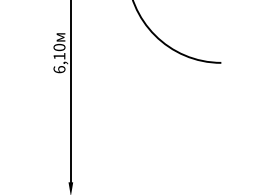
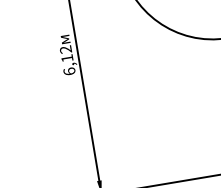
text: (59, 47) -> (65, 49), 6,10 -> 6,12

